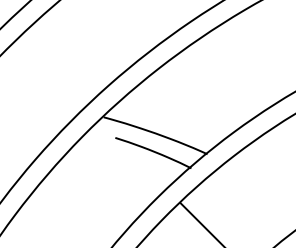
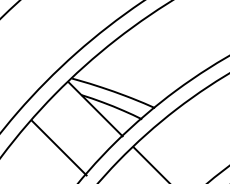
line: (132, 155) -> (95, 109), added
line: (87, 204) -> (59, 148), added

